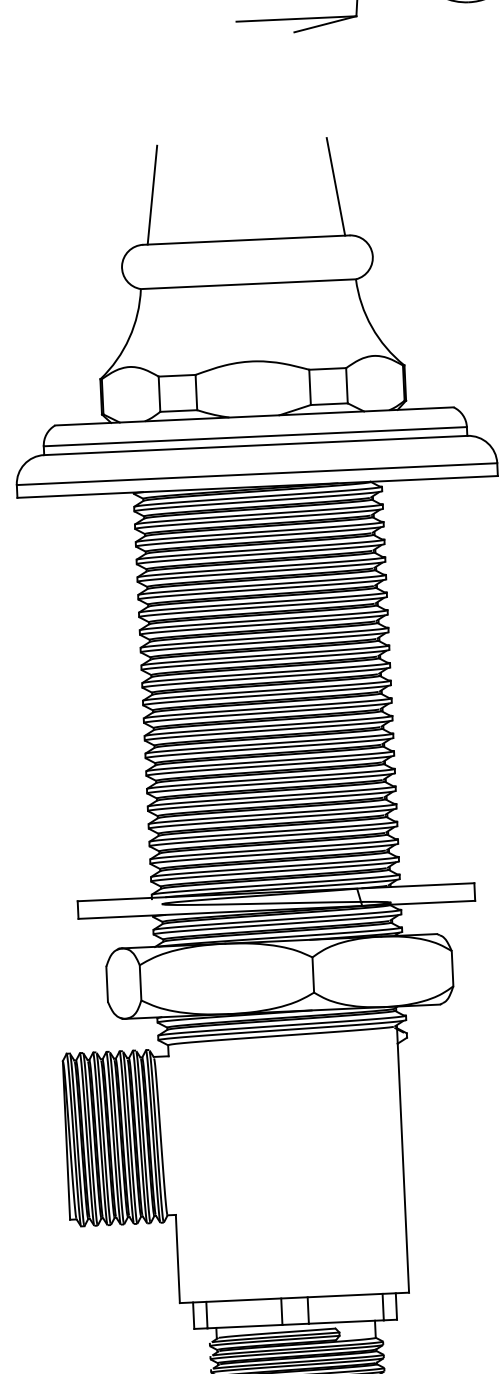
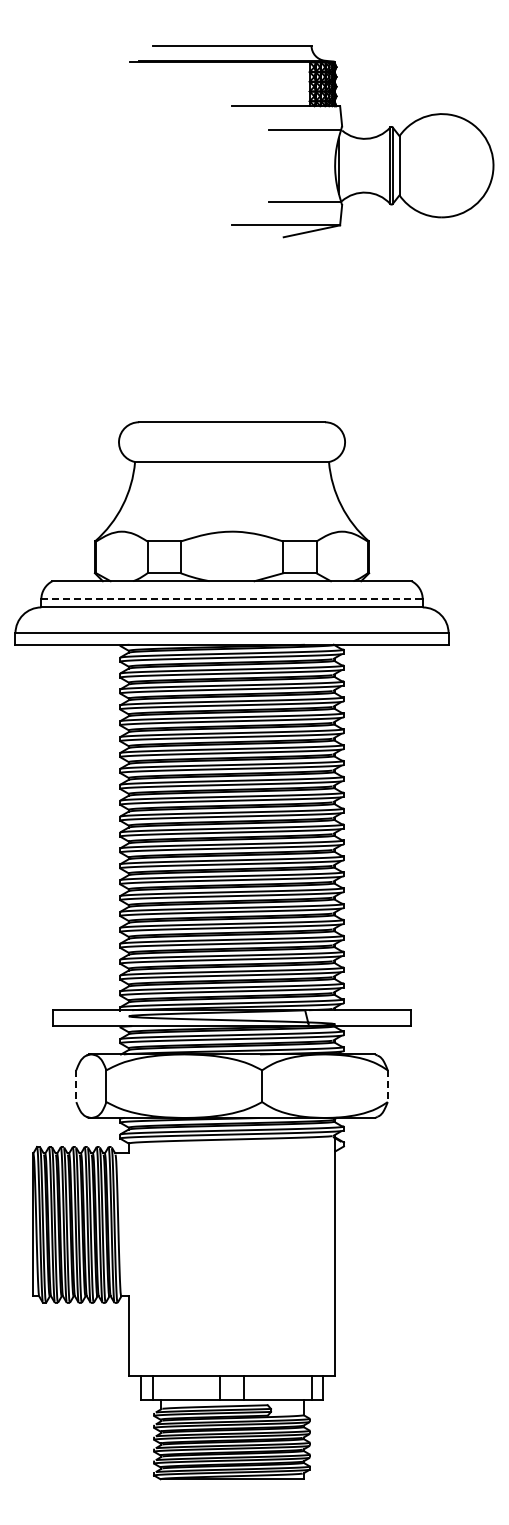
line: (335, 186) -> (314, 377), removed
line: (152, 194) -> (149, 377), removed
line: (255, 436) -> (232, 599), solid -> dashed
line: (452, 969) -> (387, 1086), solid -> dashed
line: (107, 984) -> (76, 1086), solid -> dashed

